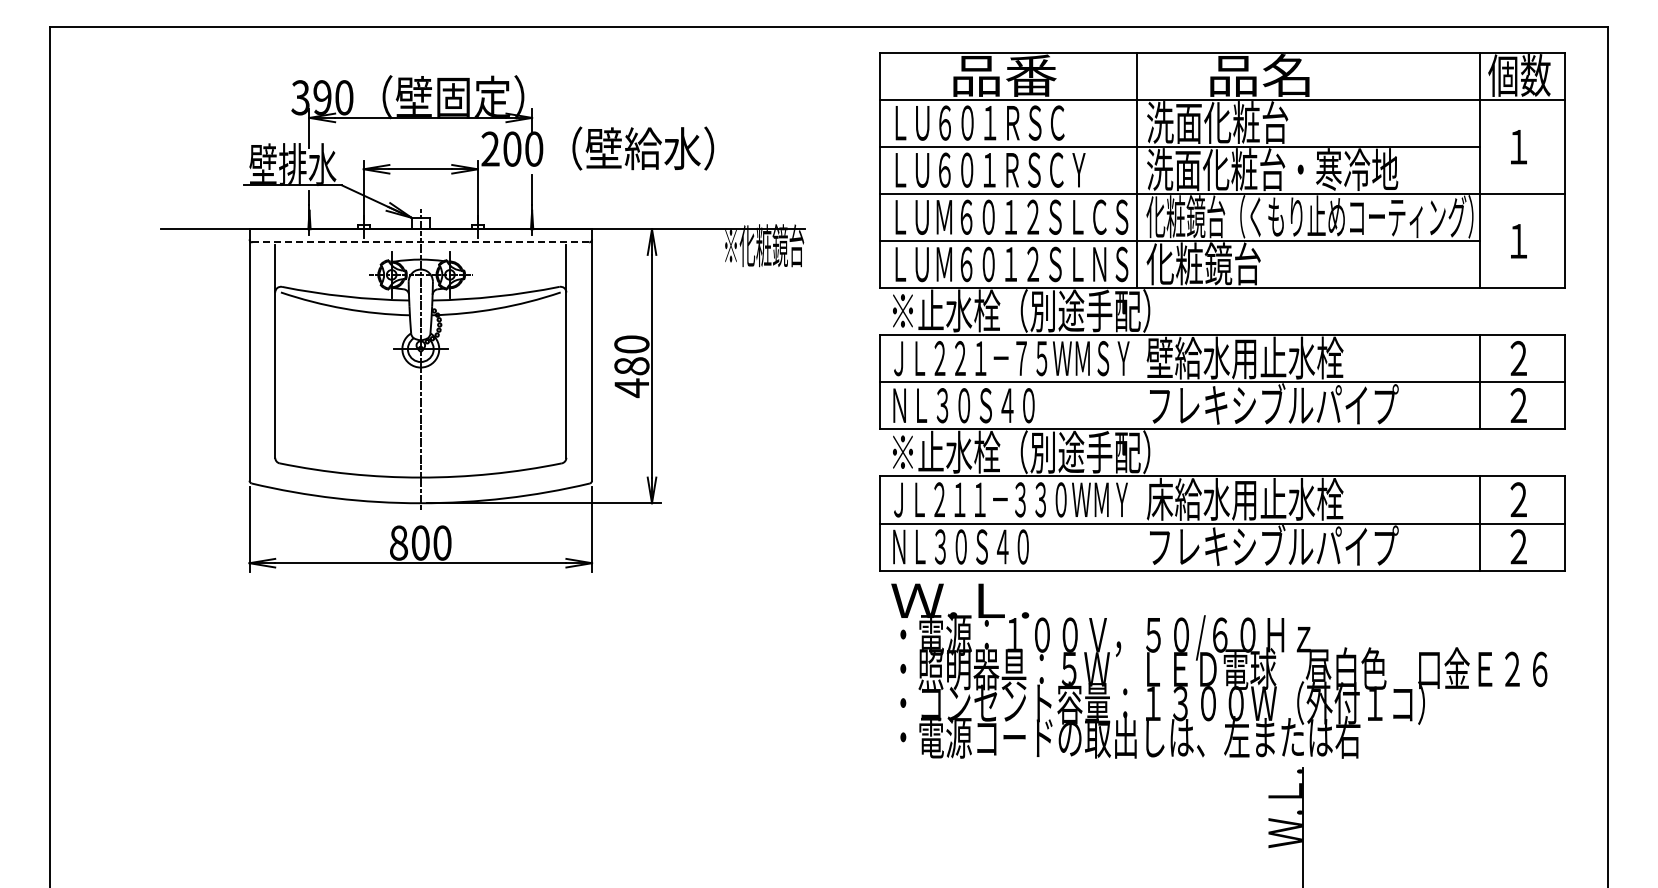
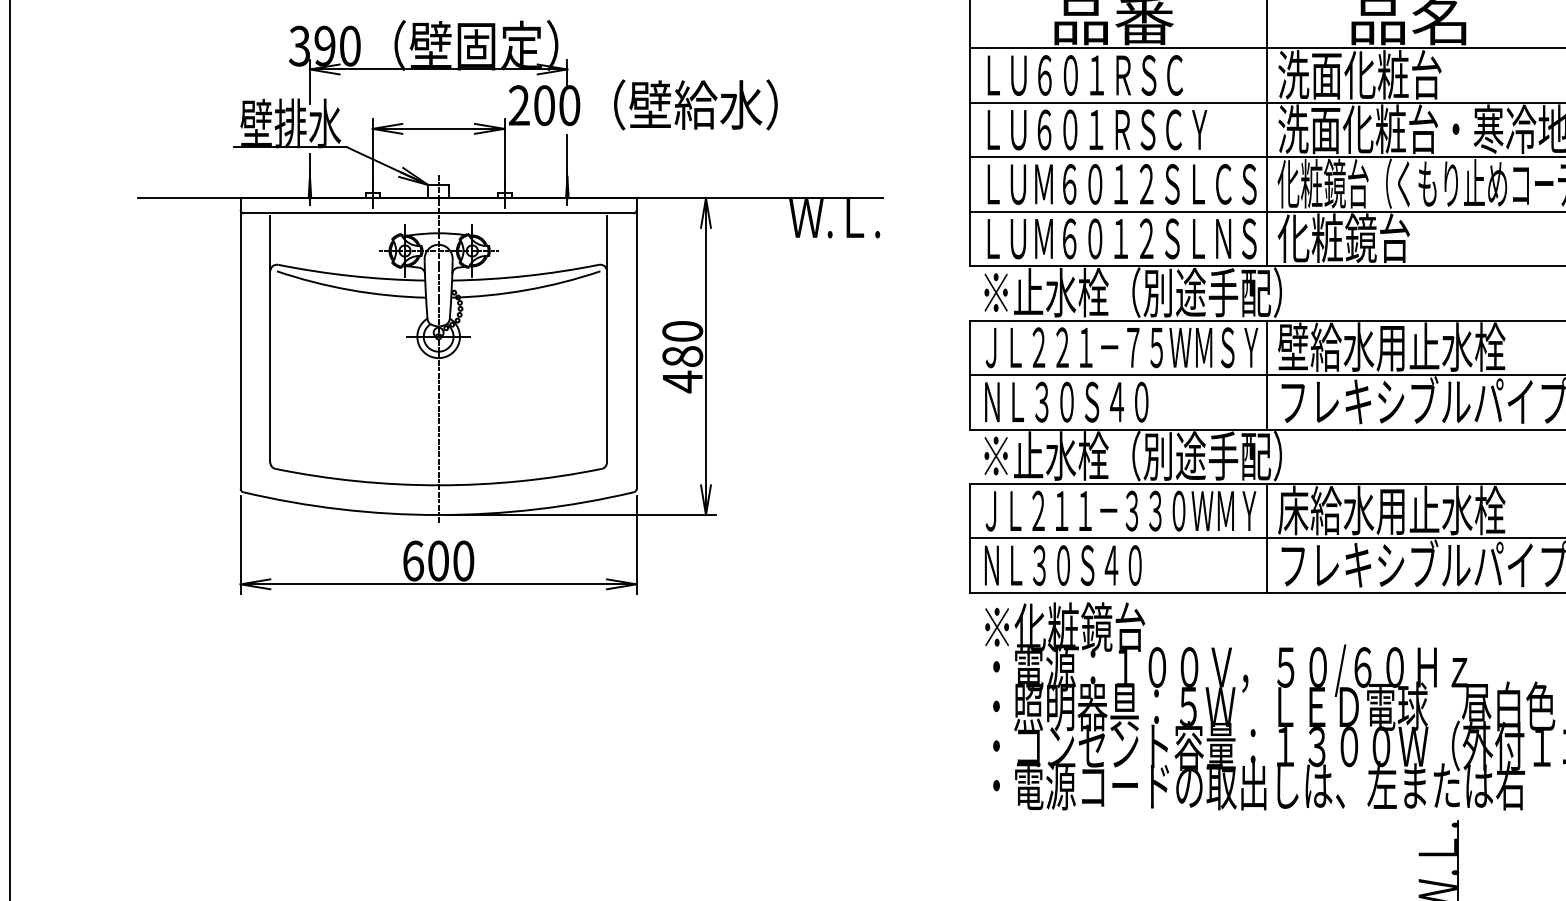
line: (421, 242) -> (439, 213), dashed -> solid
text: (764, 245) -> (836, 216), ※化粧鏡台 -> Ｗ.Ｌ.
line: (1137, 382) -> (1267, 375), added
line: (1137, 523) -> (1267, 538), added
text: (399, 542) -> (414, 560), 800 -> 600
text: (961, 599) -> (1063, 626), Ｗ.Ｌ. -> ※化粧鏡台

